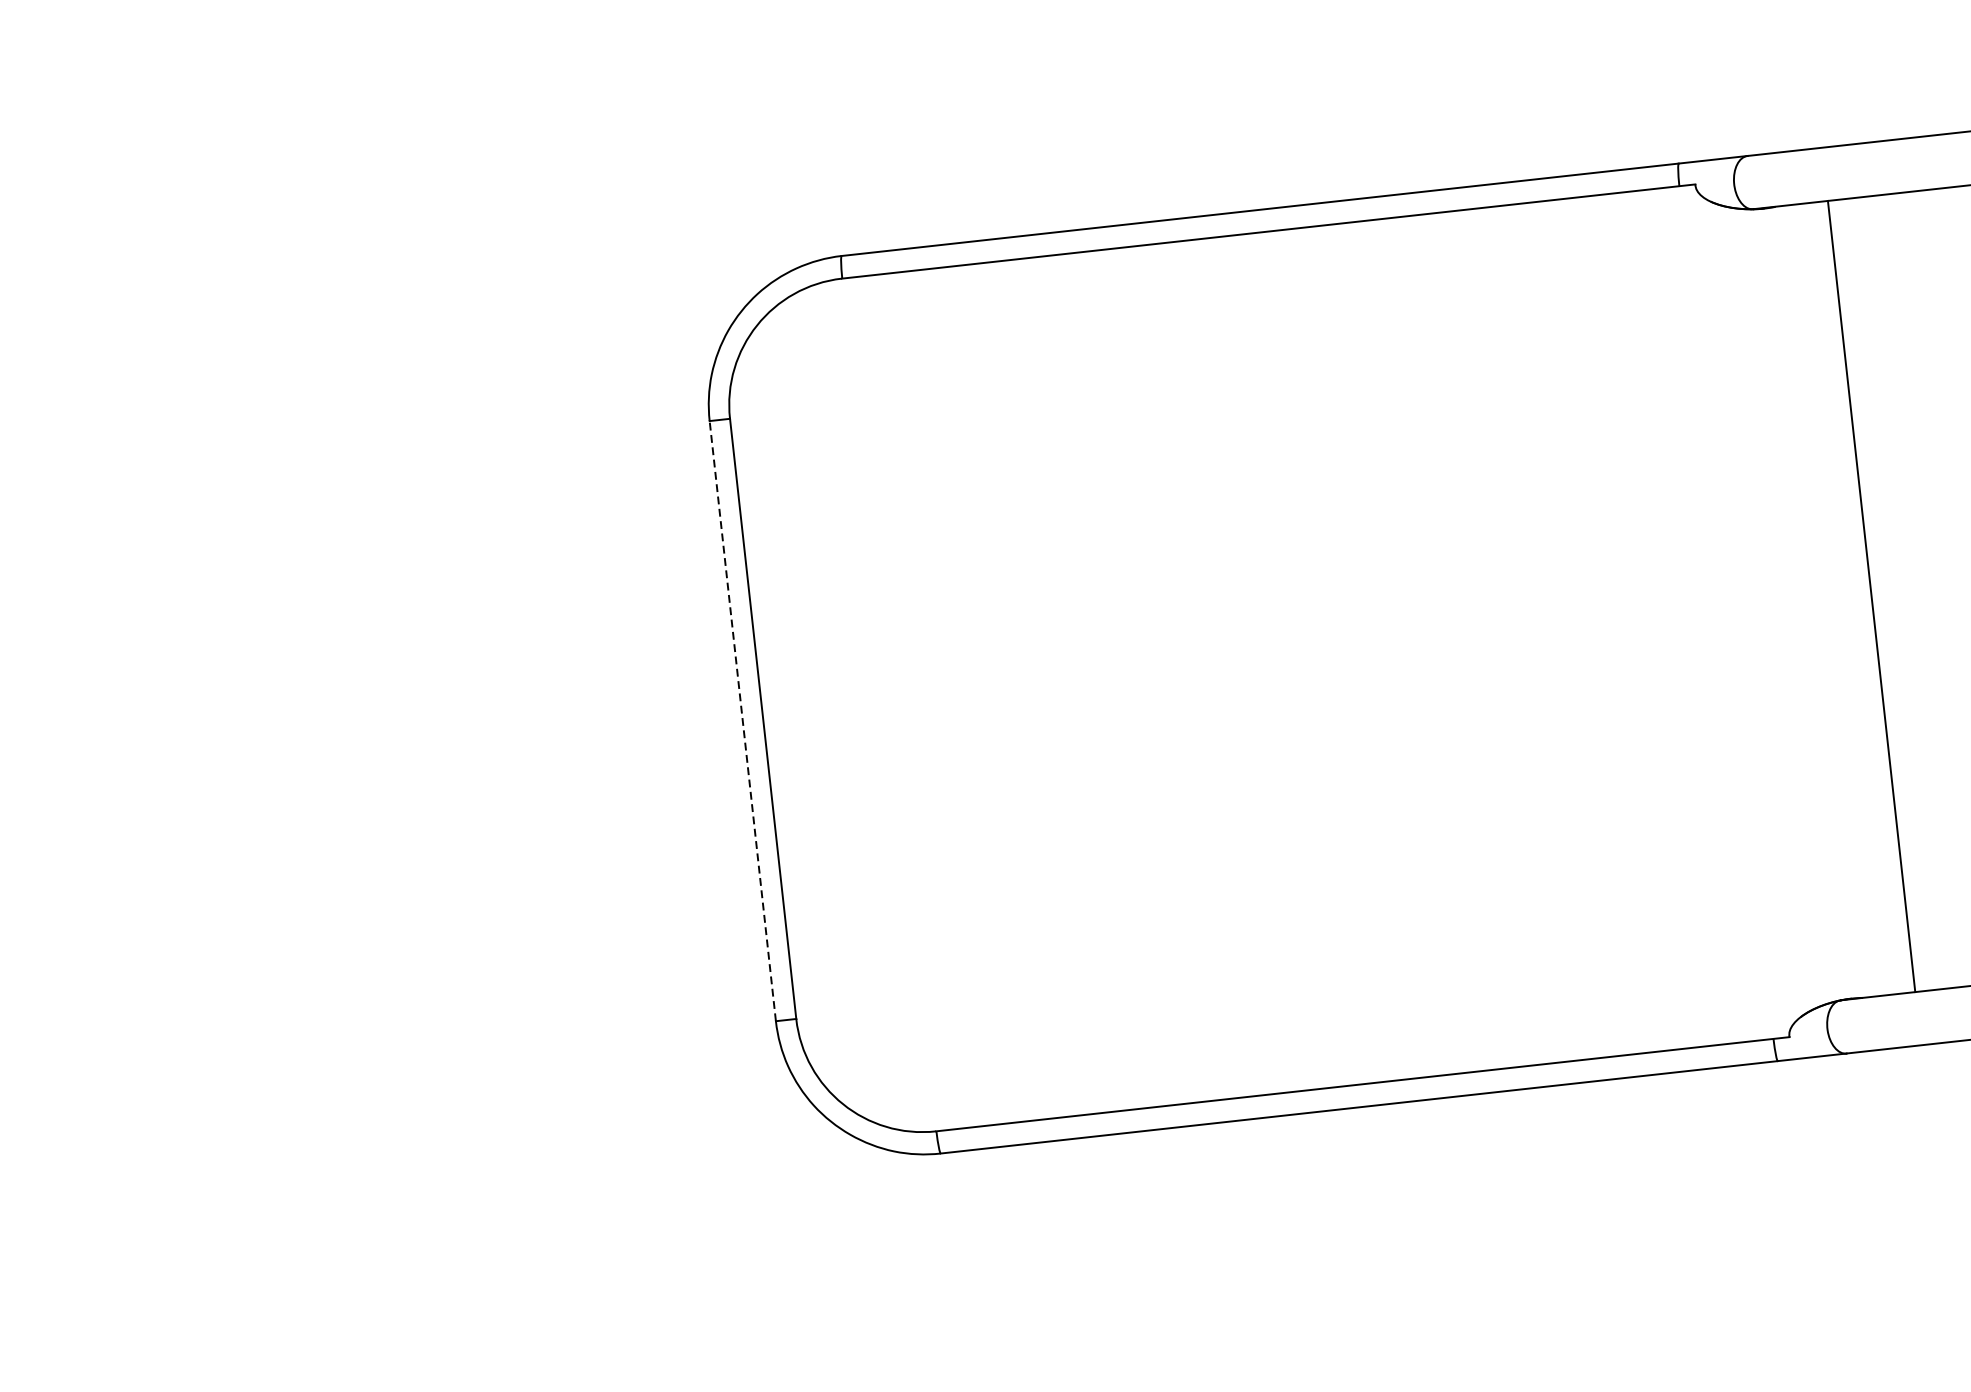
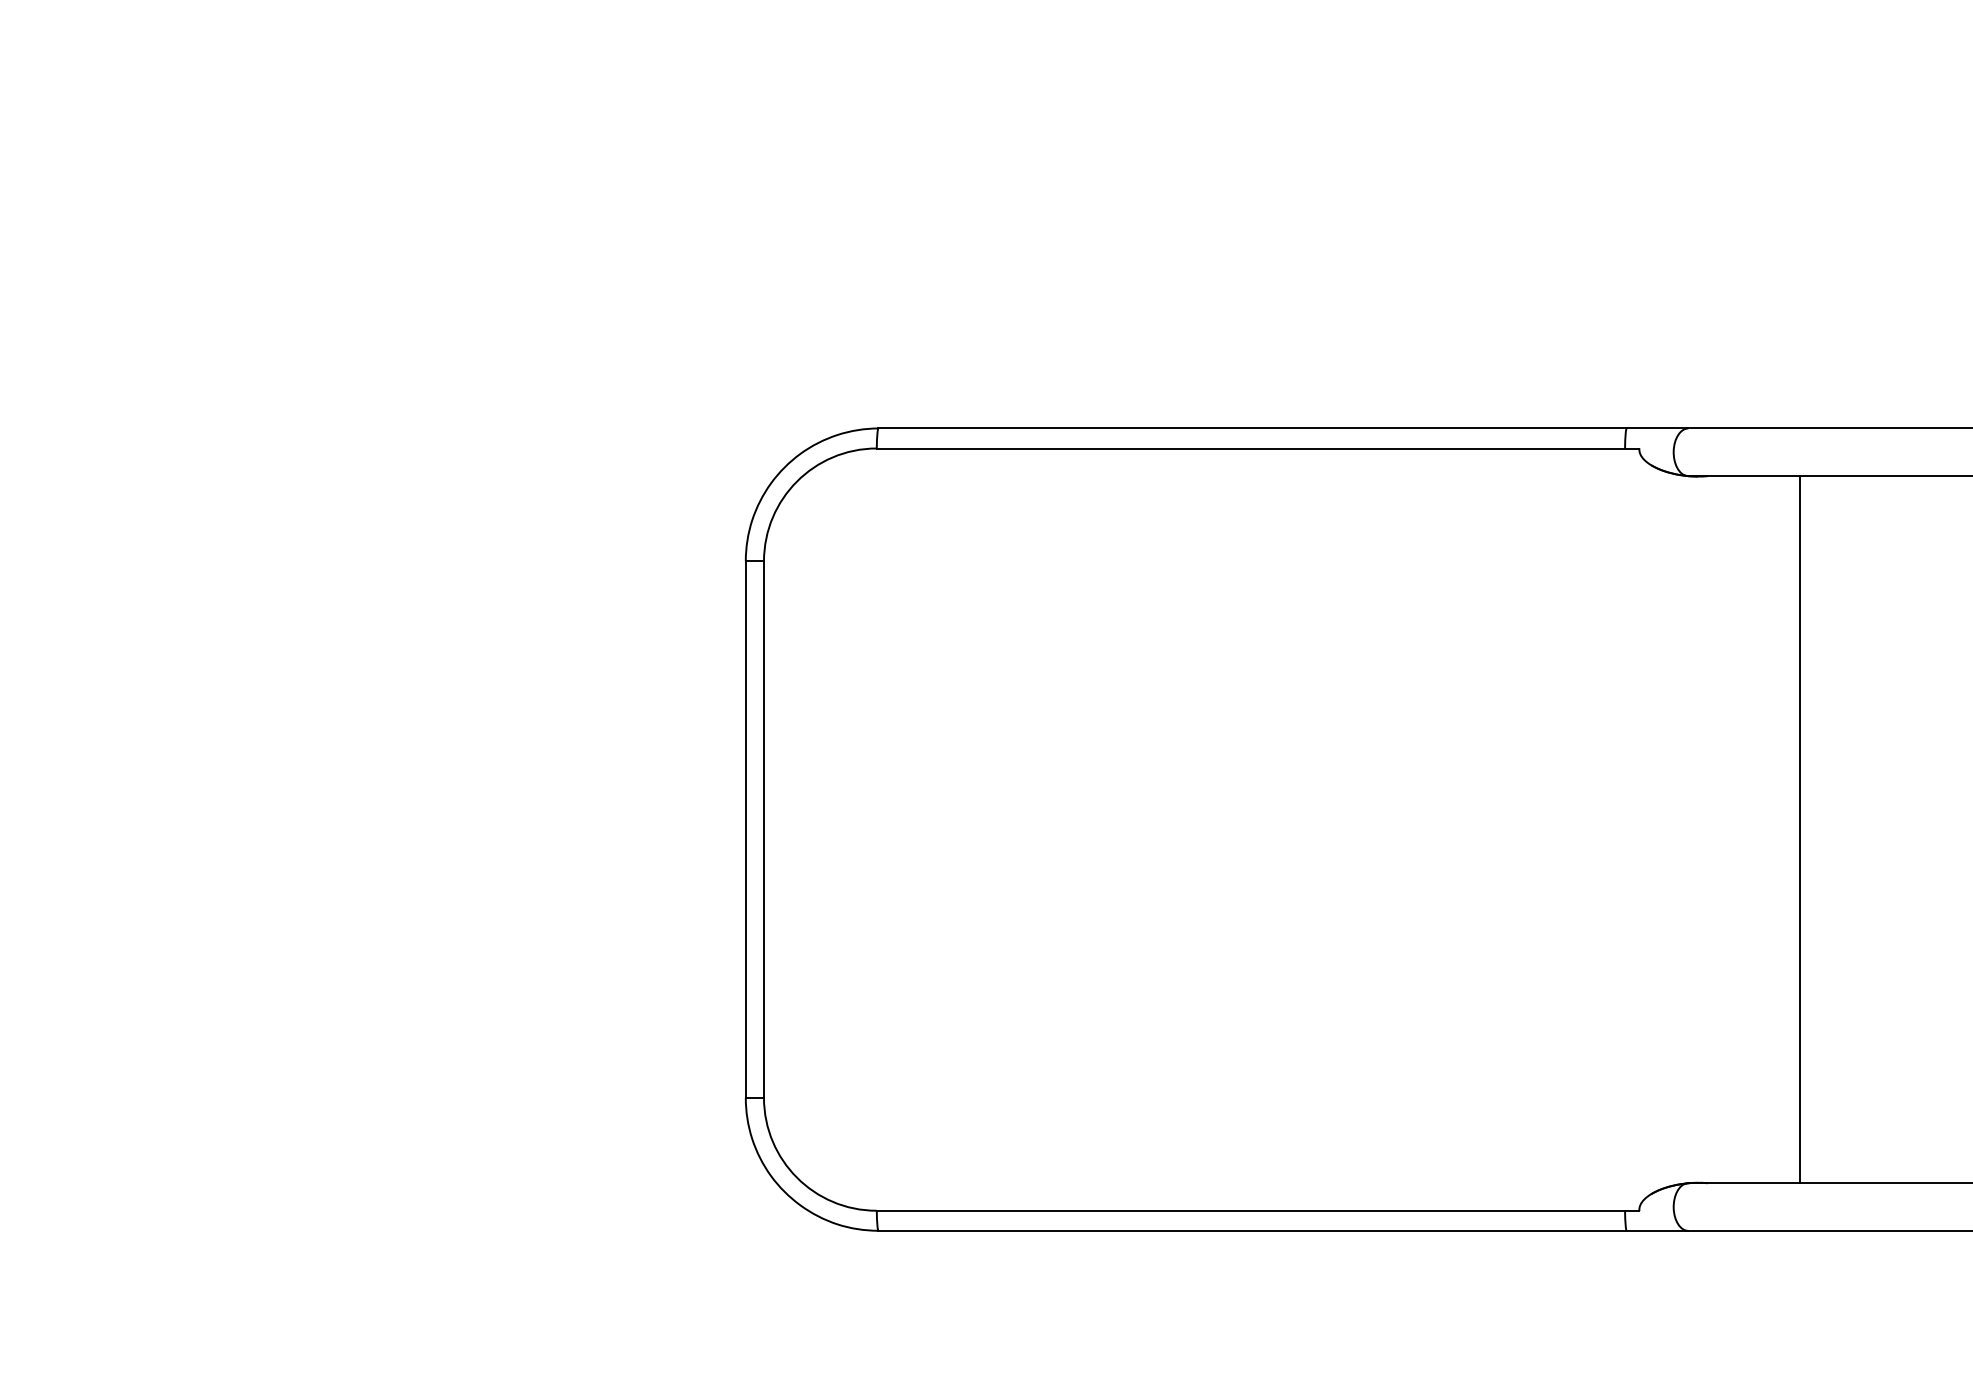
line: (1871, 596) -> (1799, 829), moved
line: (742, 721) -> (745, 829), dashed -> solid

